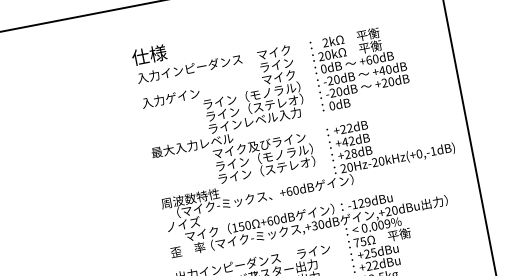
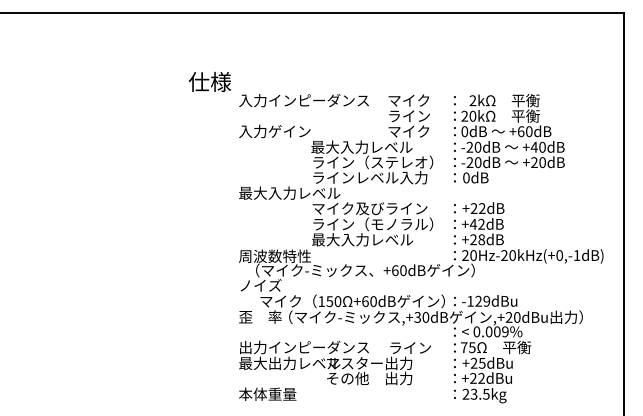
text: (148, 54) -> (209, 81), moved
text: (251, 95) -> (371, 146), ライン（モノラル） -> 最大入力レベル
text: (266, 170) -> (372, 239), ライン（ステレオ） -> 最大入力レベル

